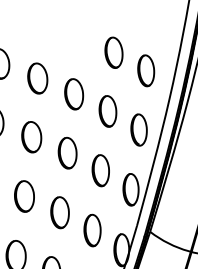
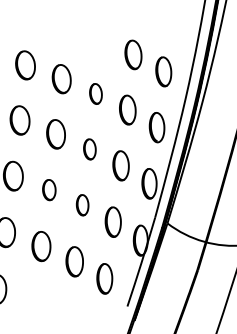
part: (73, 93) -> (95, 93), size x0.7
part: (67, 153) -> (89, 149), size x0.7
part: (24, 195) -> (49, 189), size x0.7
part: (59, 211) -> (82, 204), size x0.7

